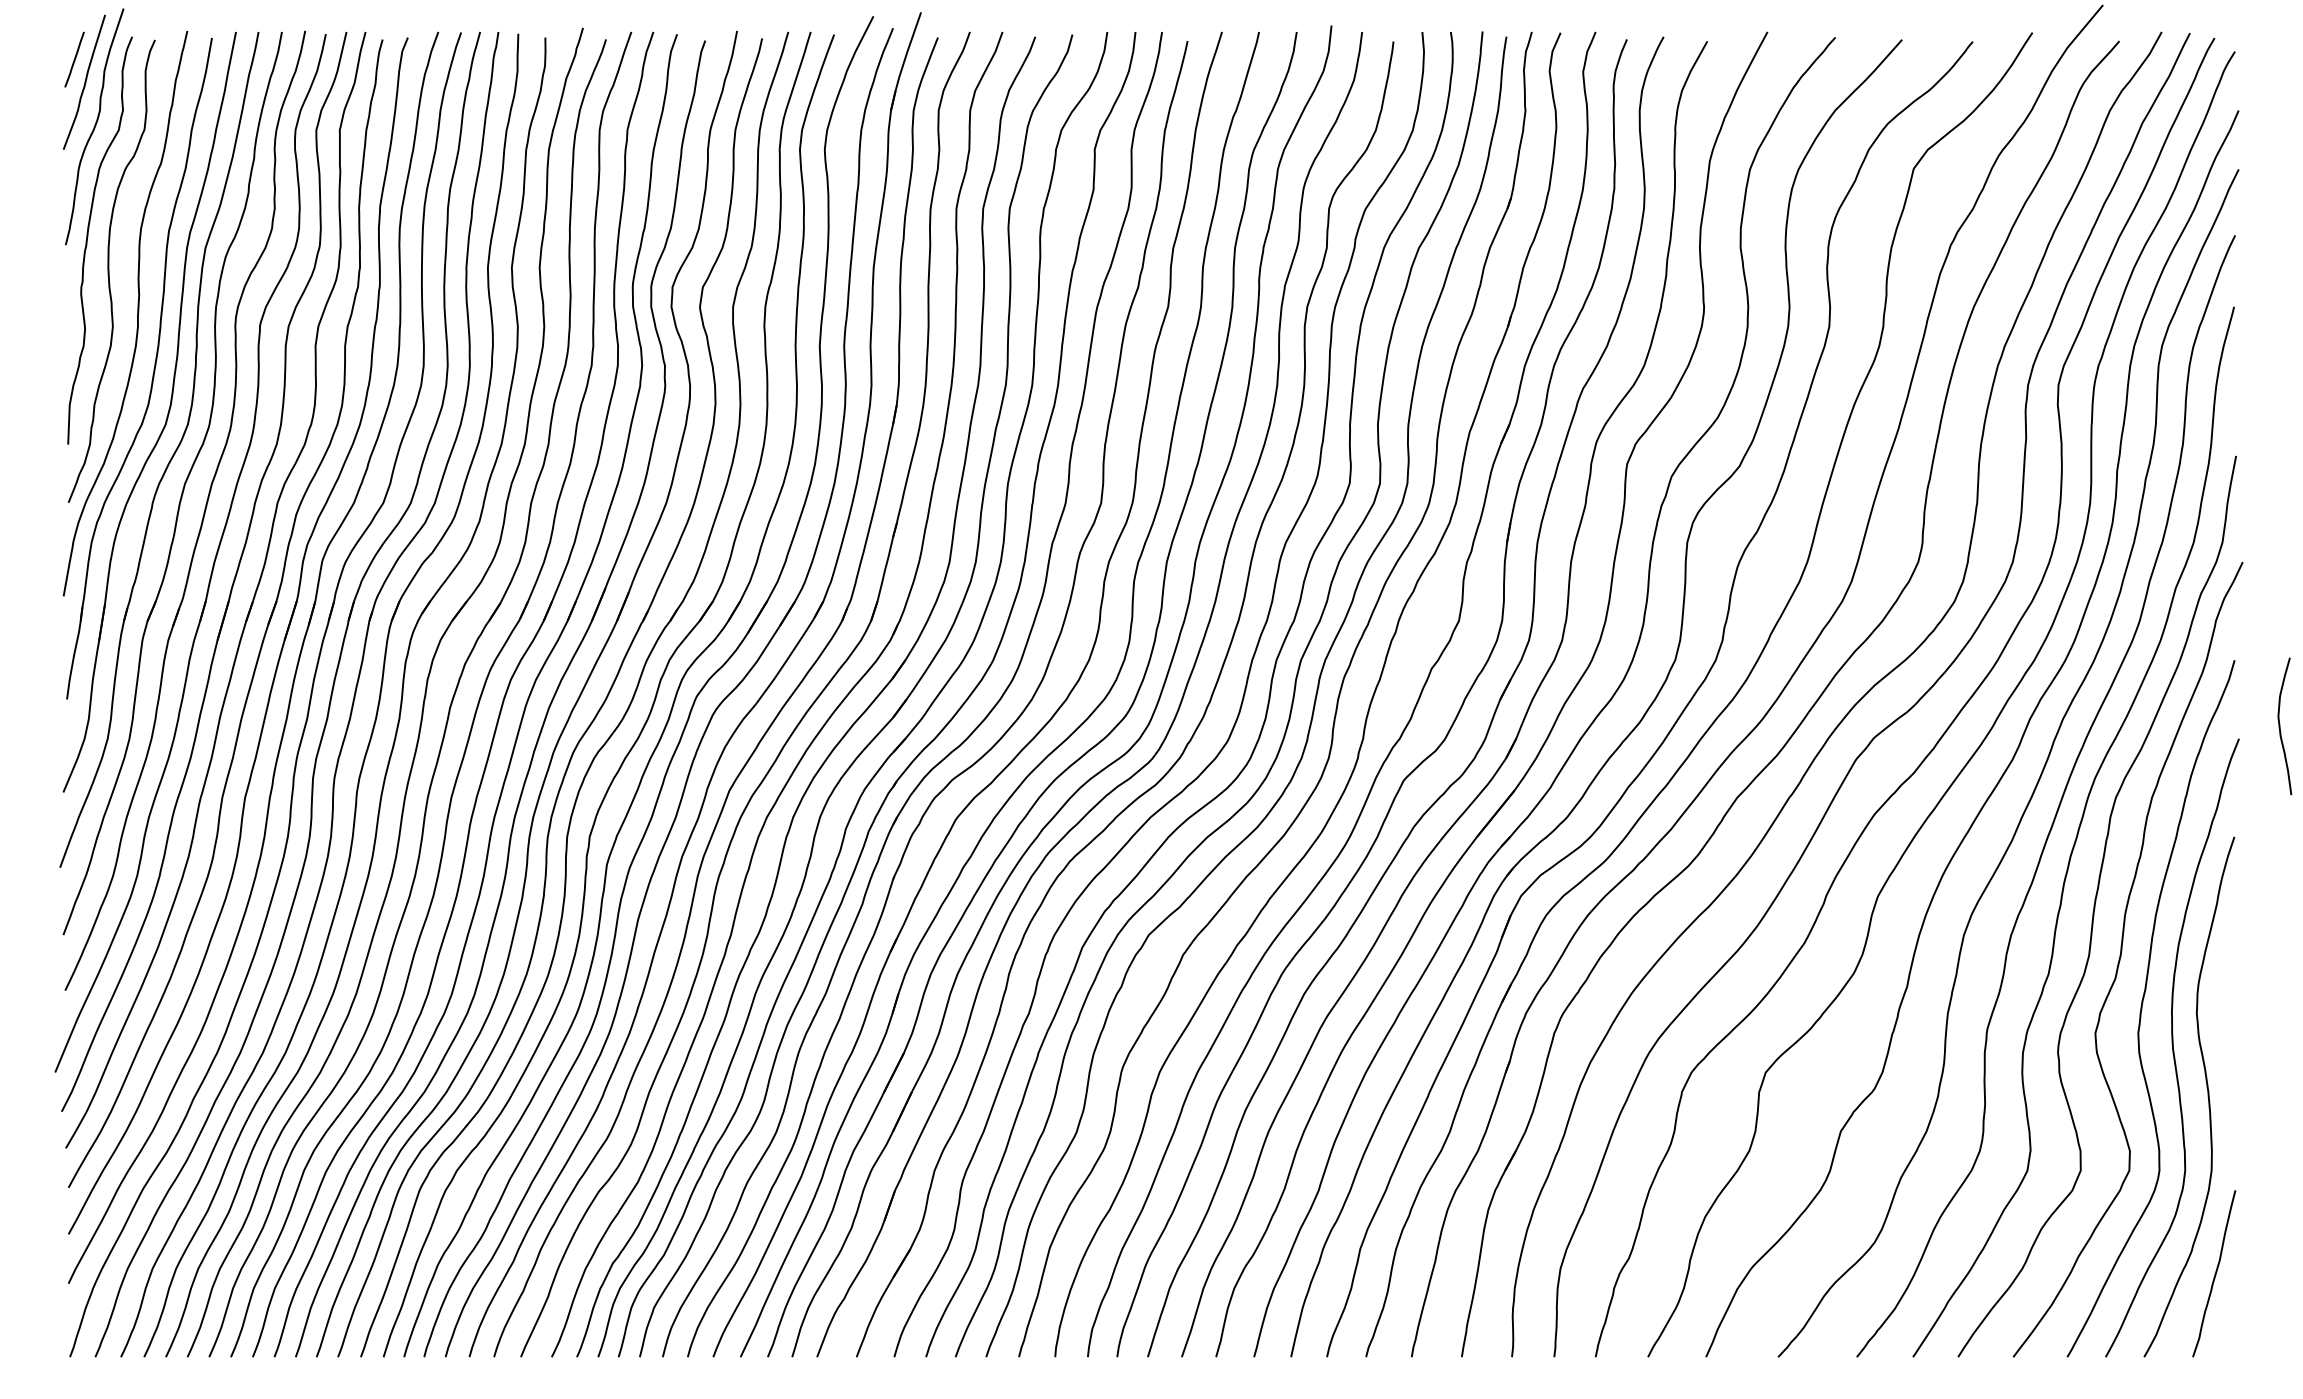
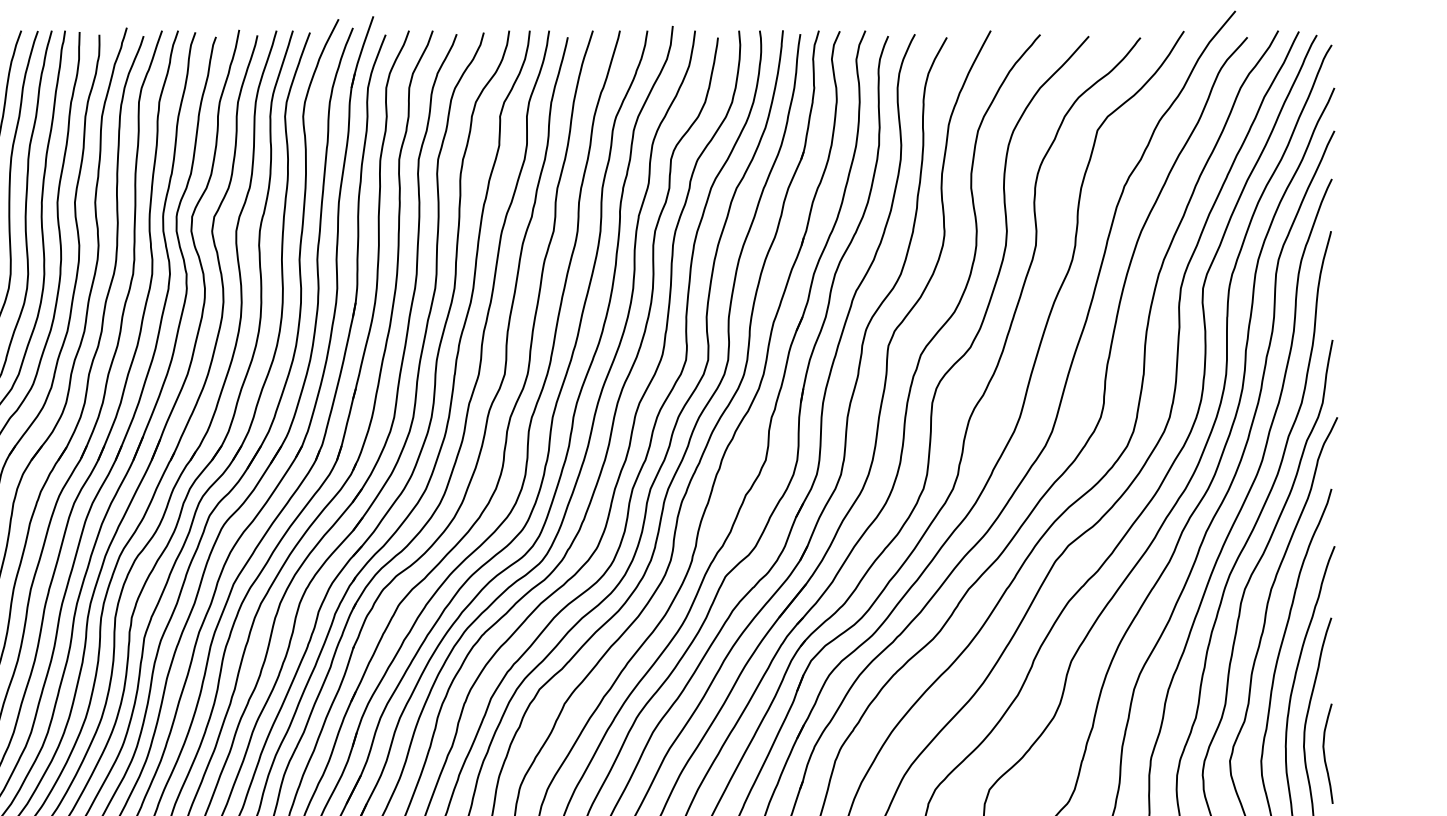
curve: (2280, 726) -> (1324, 753), moved

